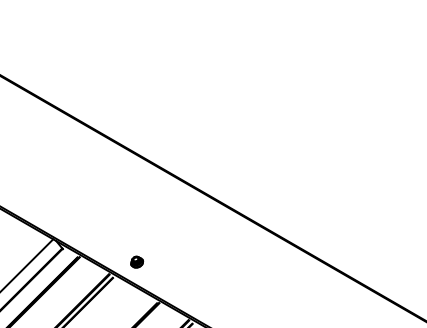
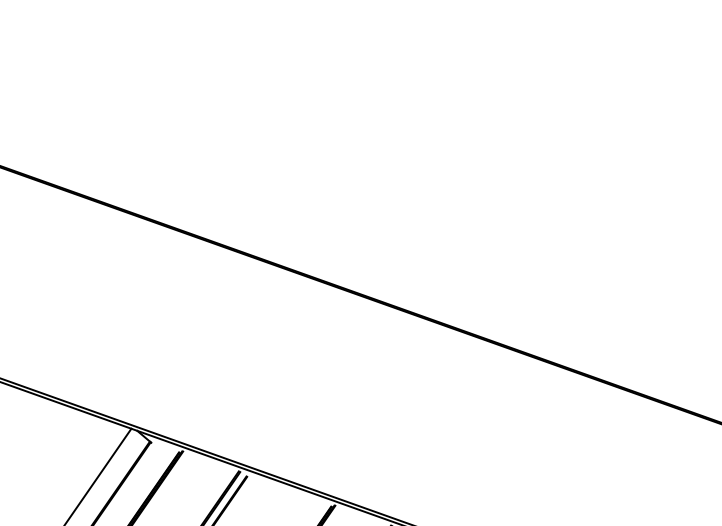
part: (137, 261) -> (284, 440), removed

